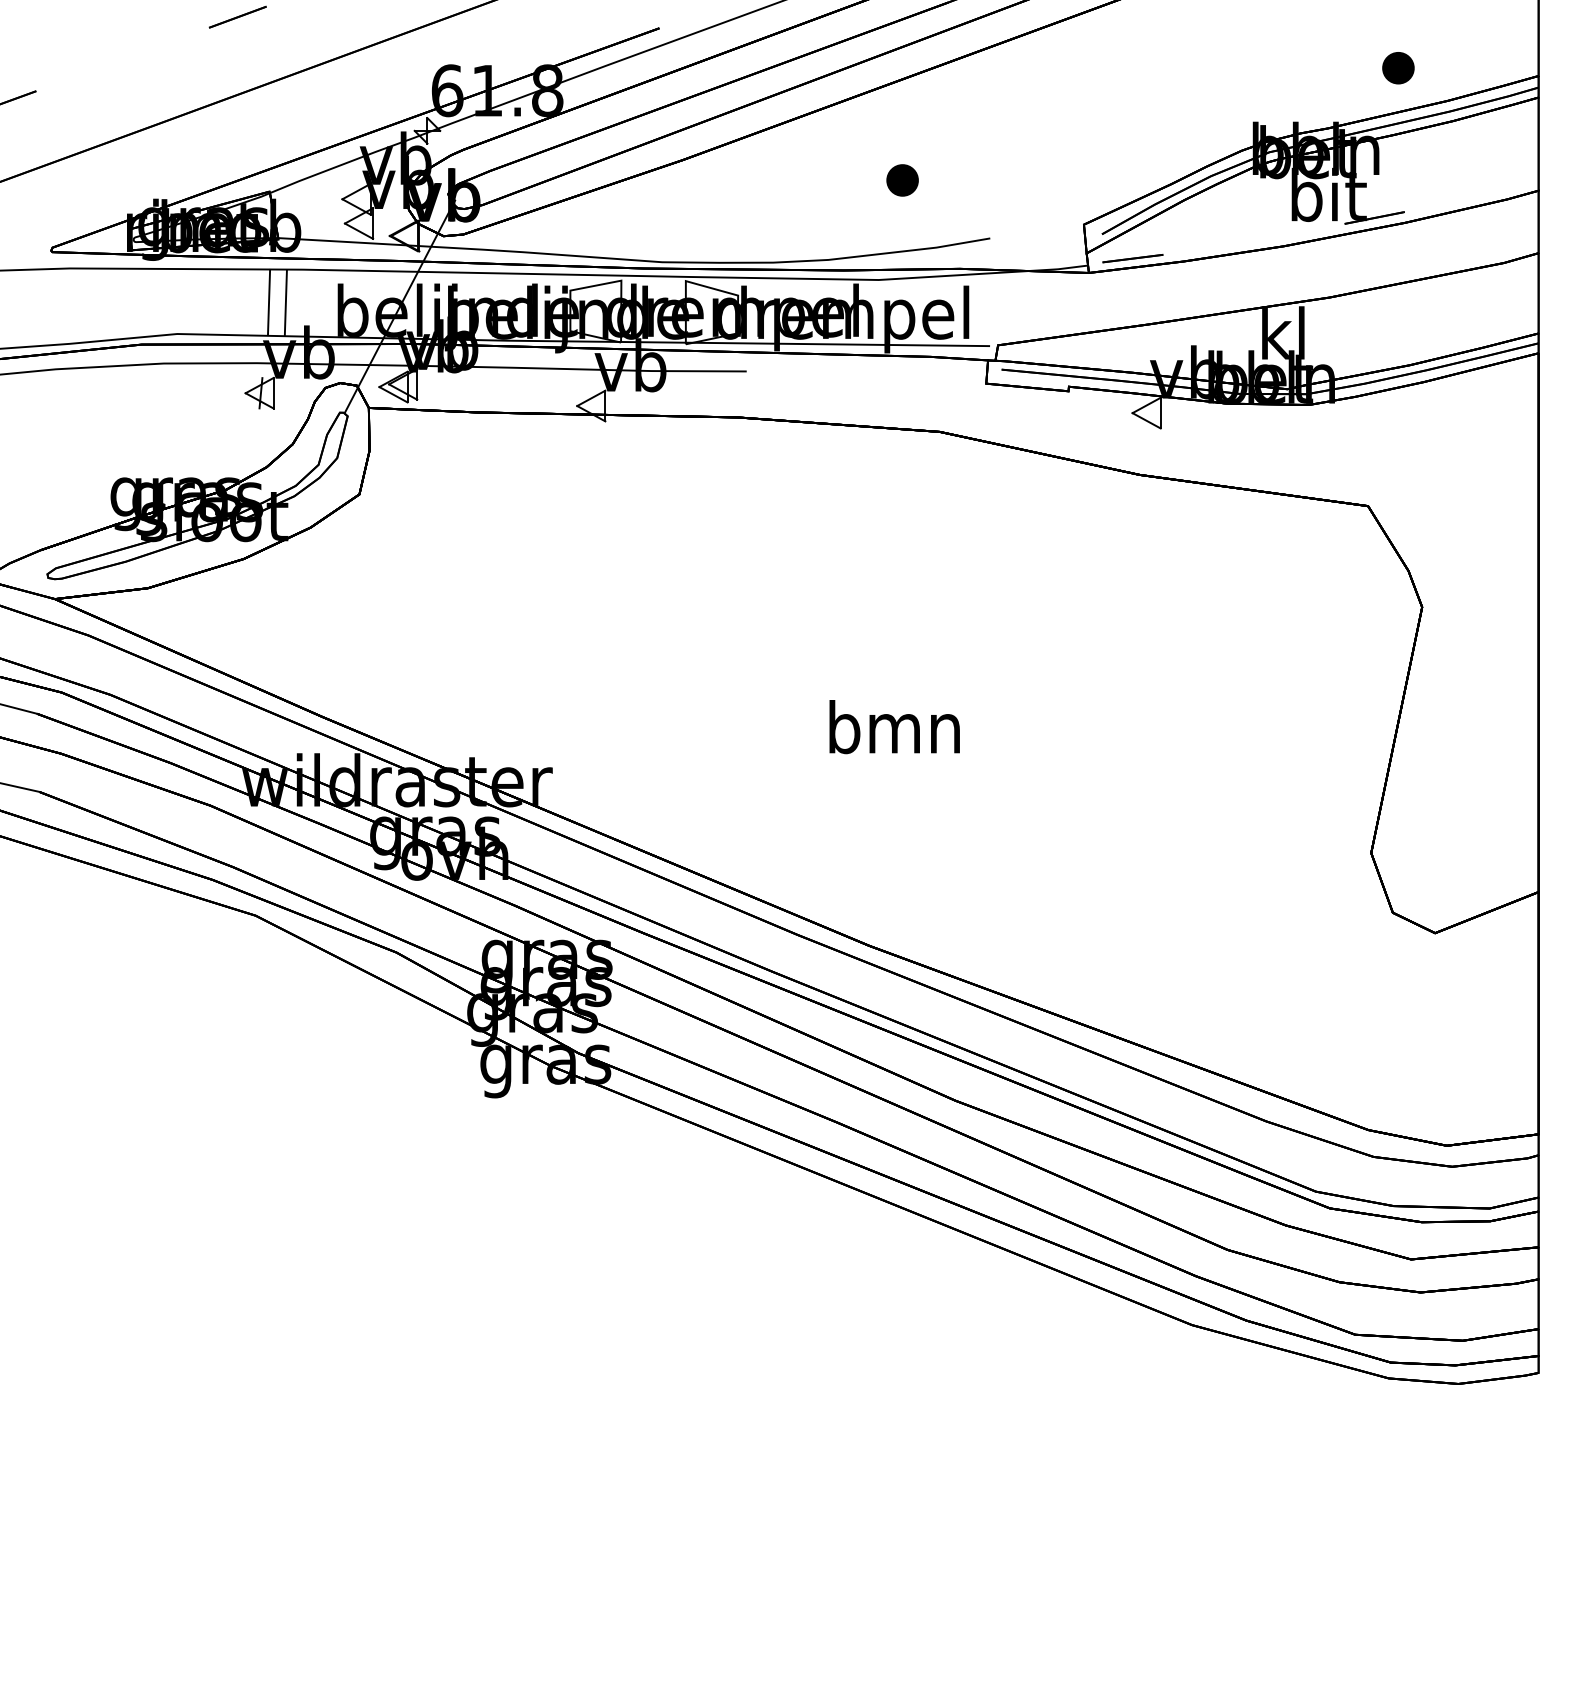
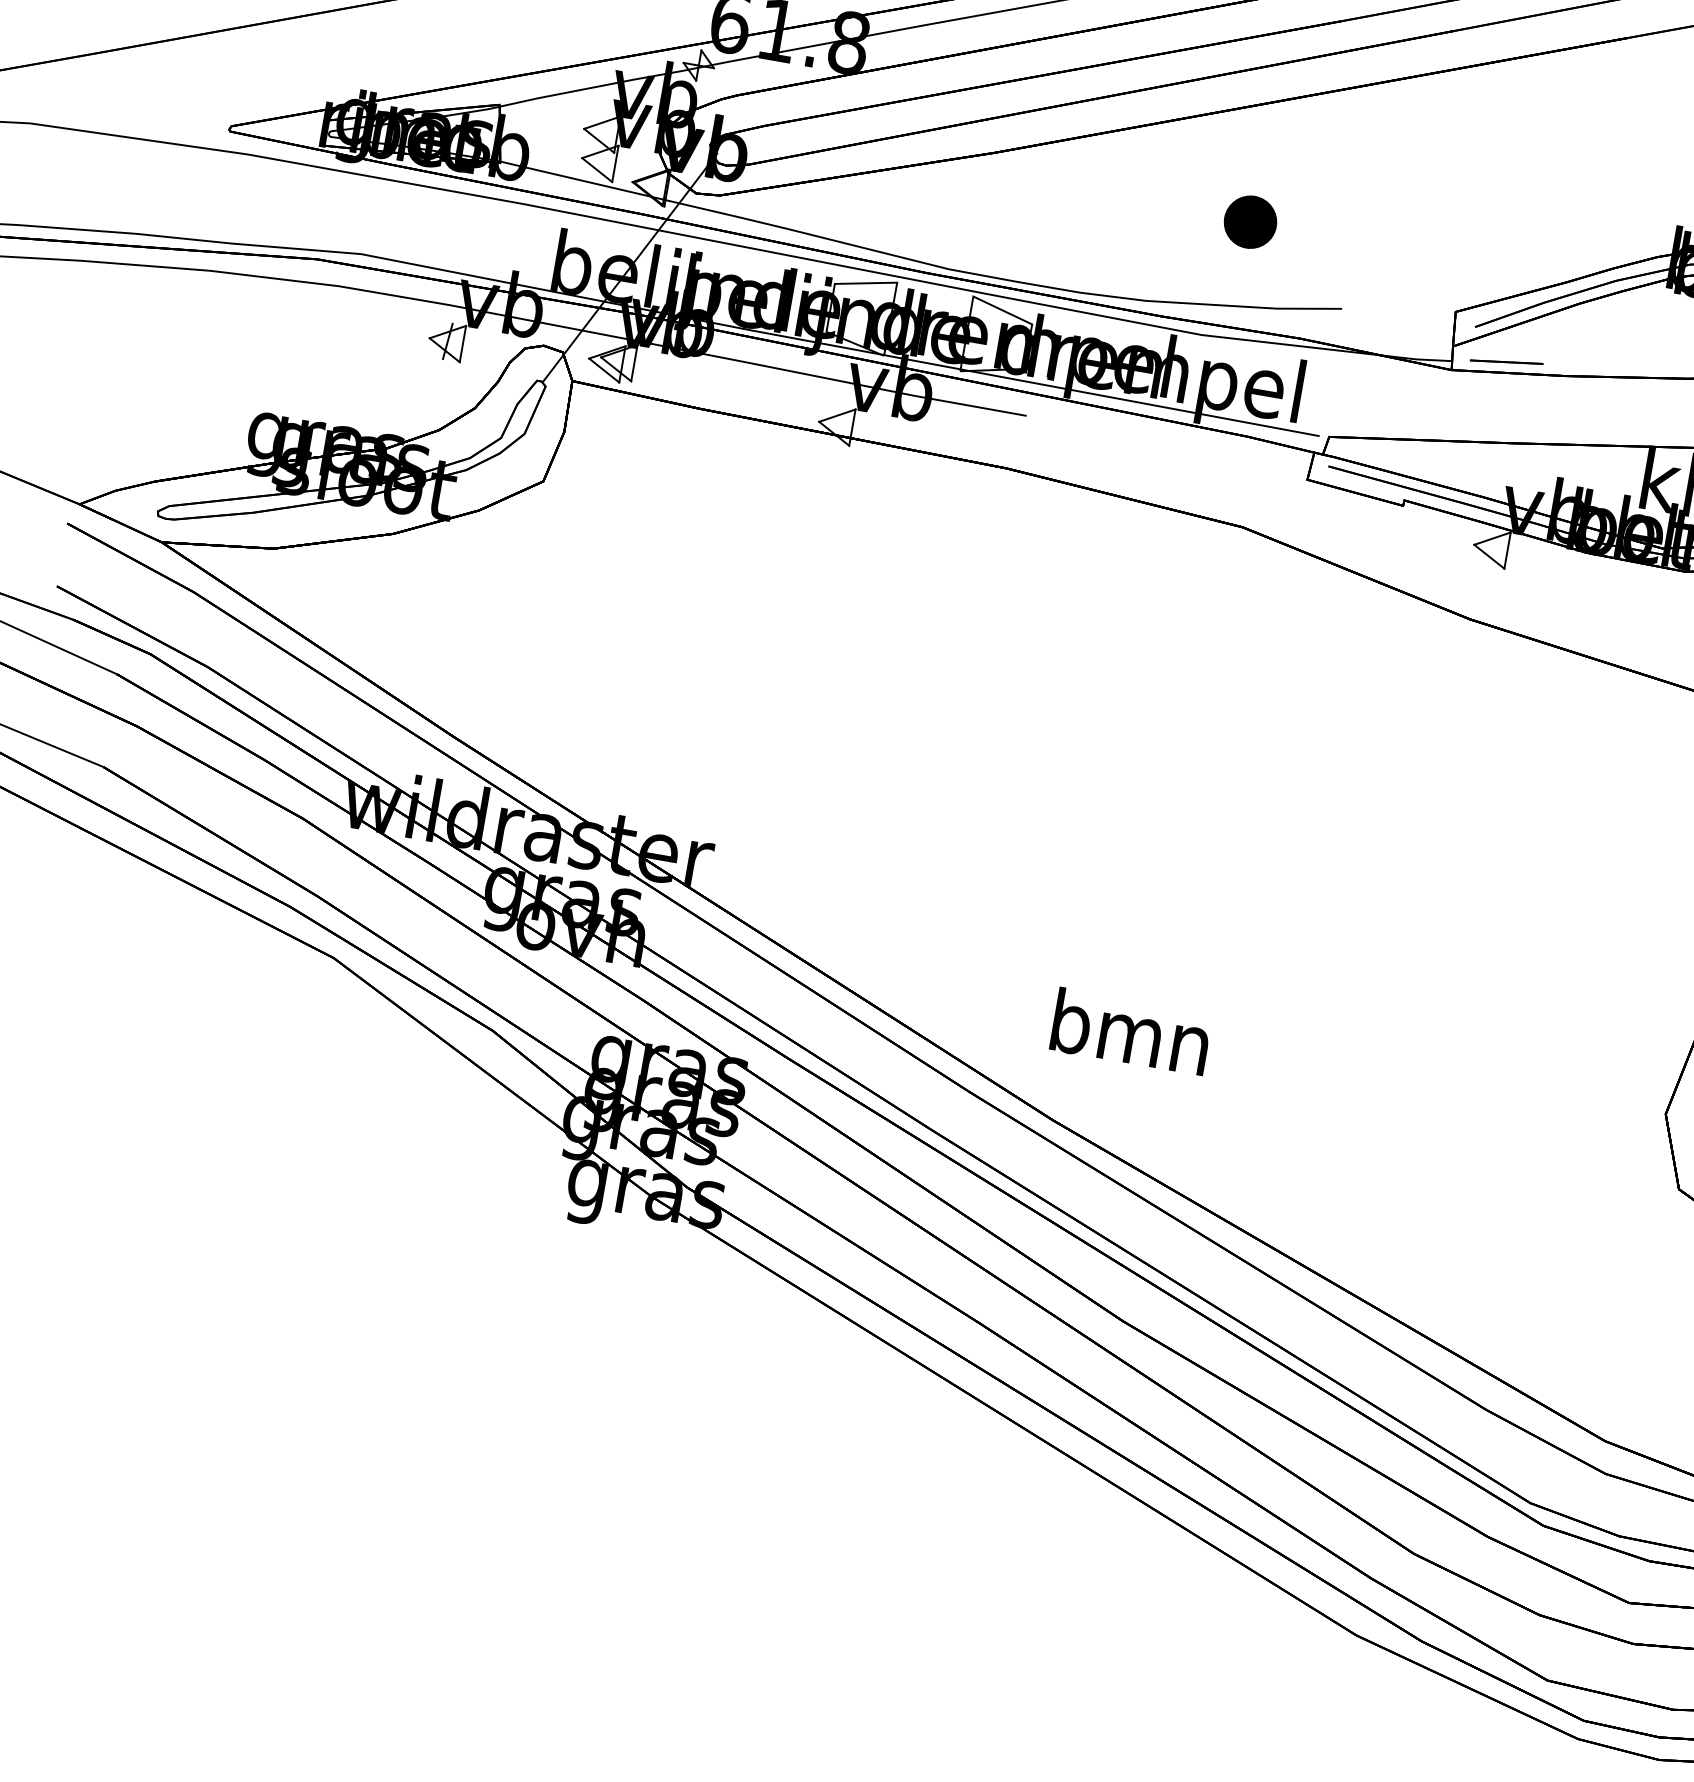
part: (902, 180) -> (1250, 222), size x1.4
line: (268, 301) -> (475, 234), removed
line: (285, 302) -> (495, 239), removed
text: (894, 727) -> (1130, 1032), moved

